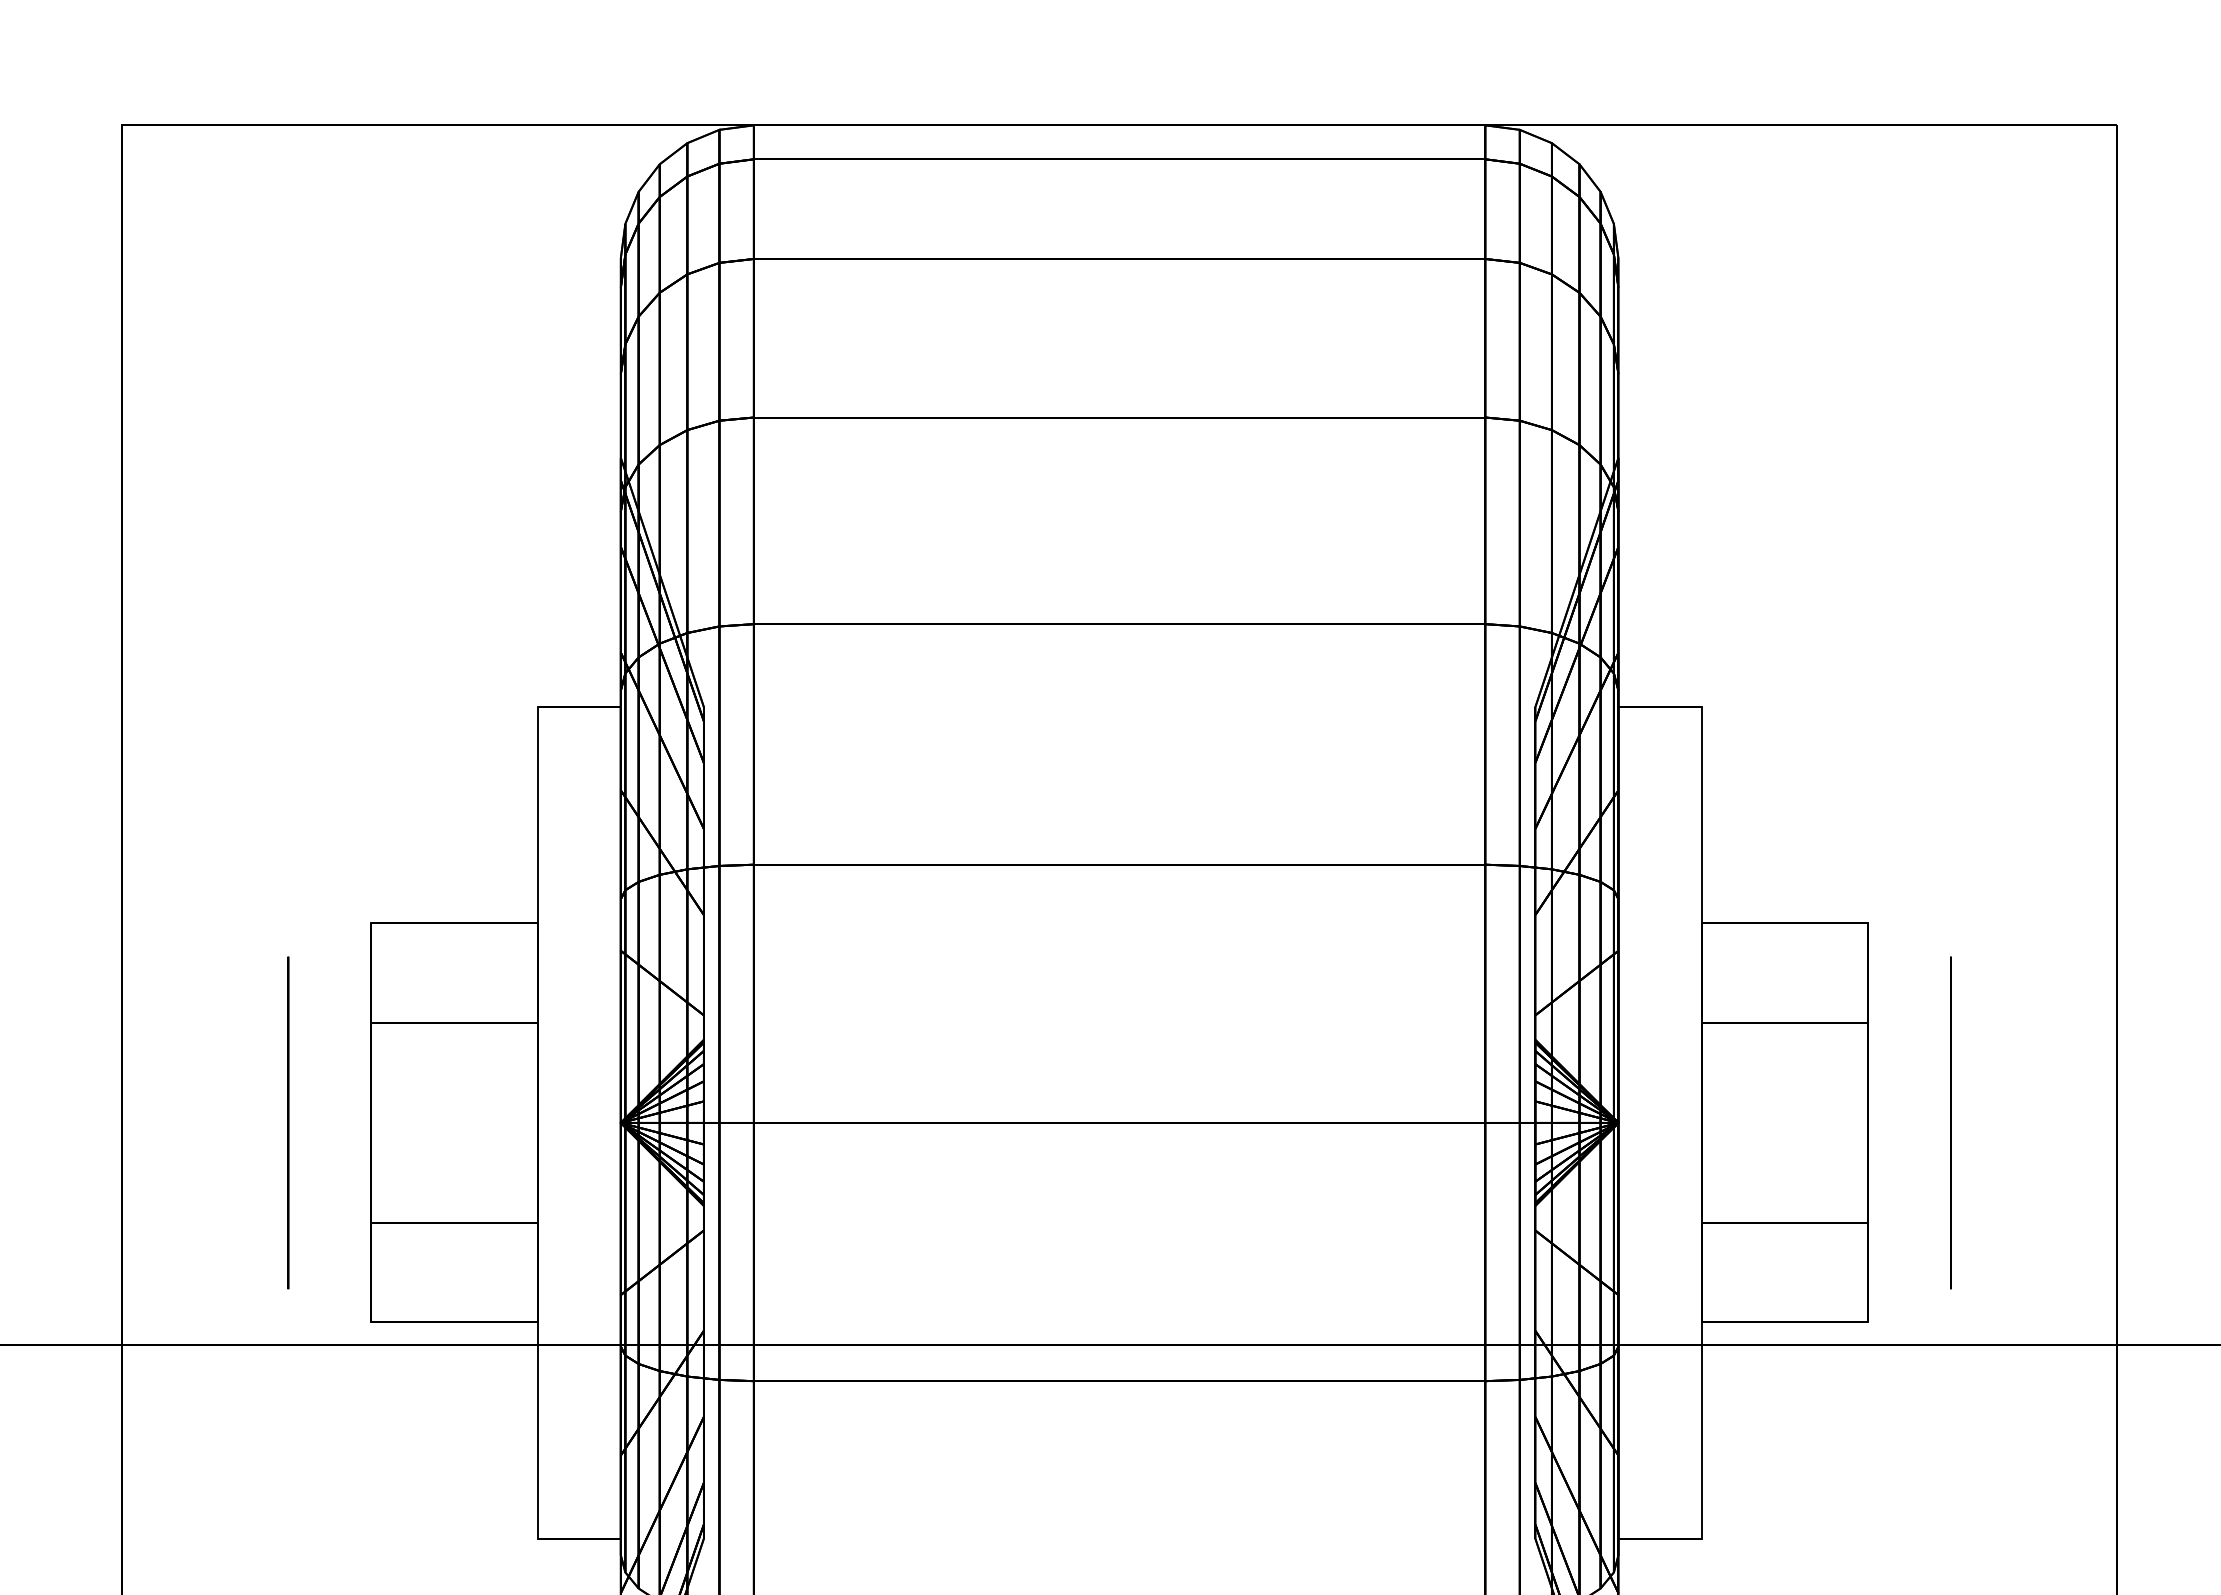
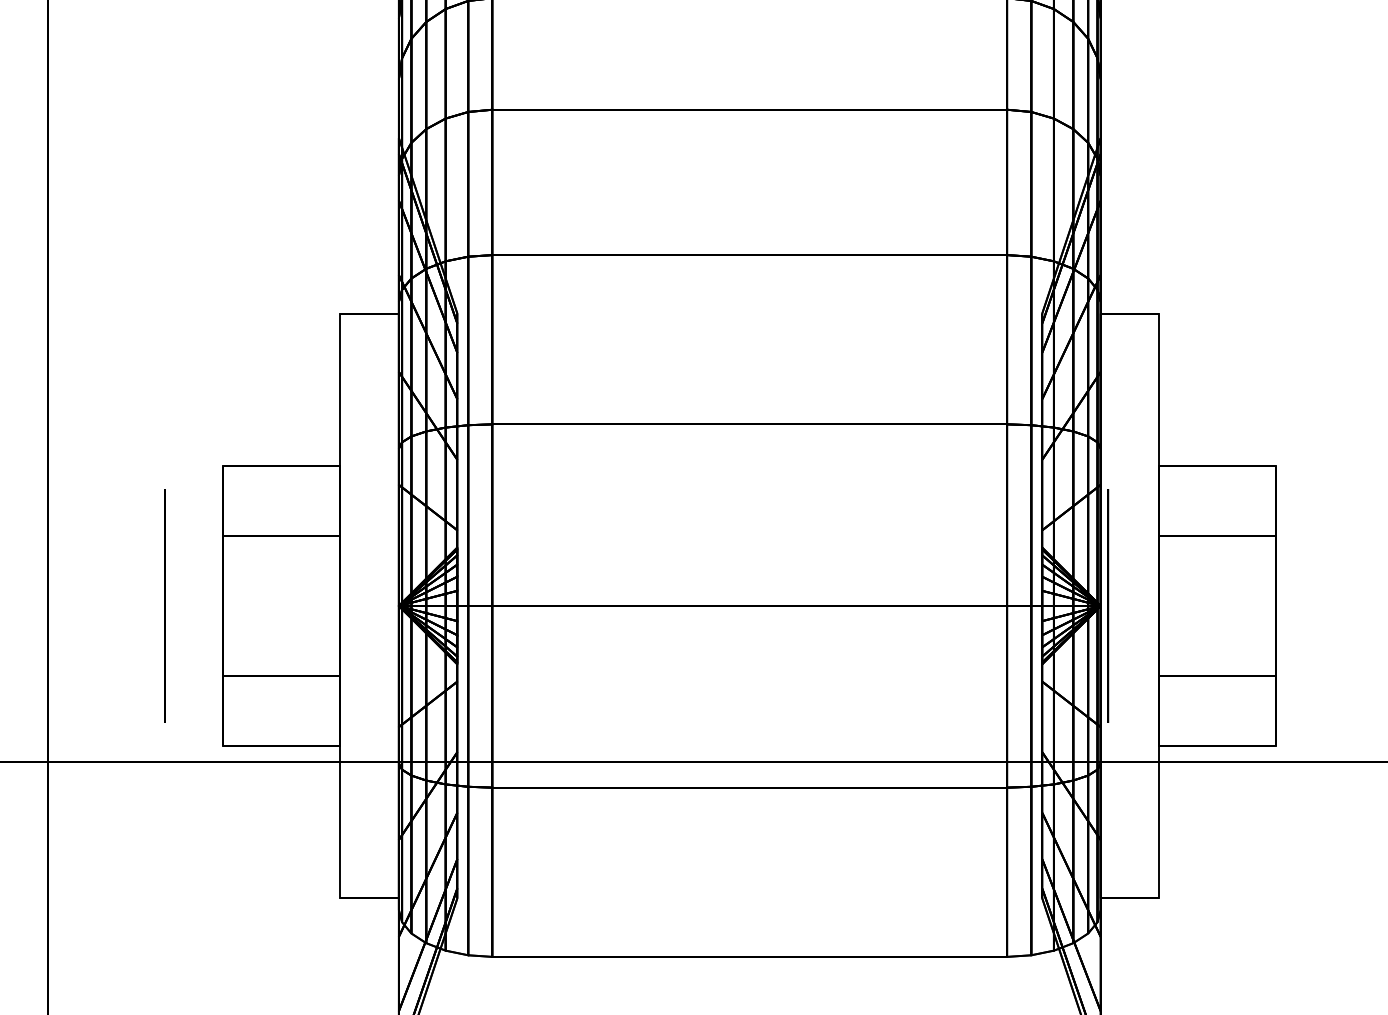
circle: (1950, 1122) -> (1107, 605), moved

